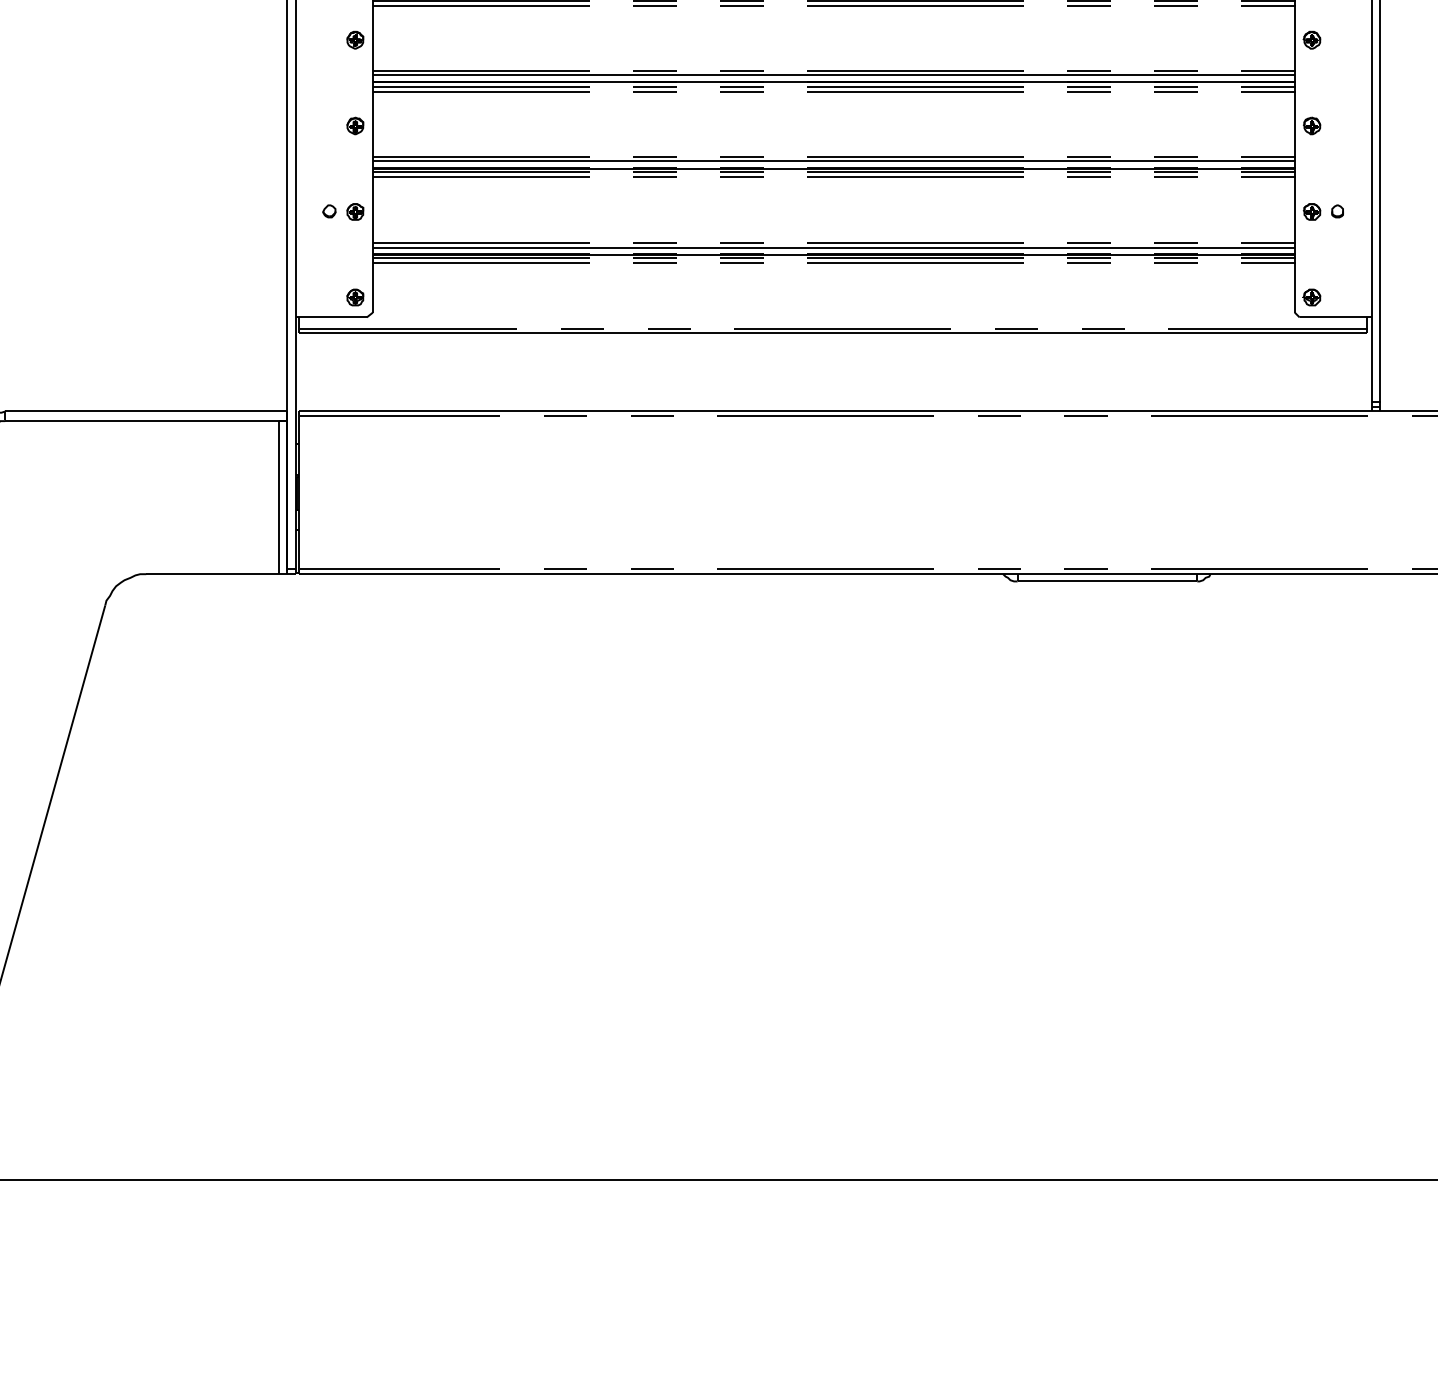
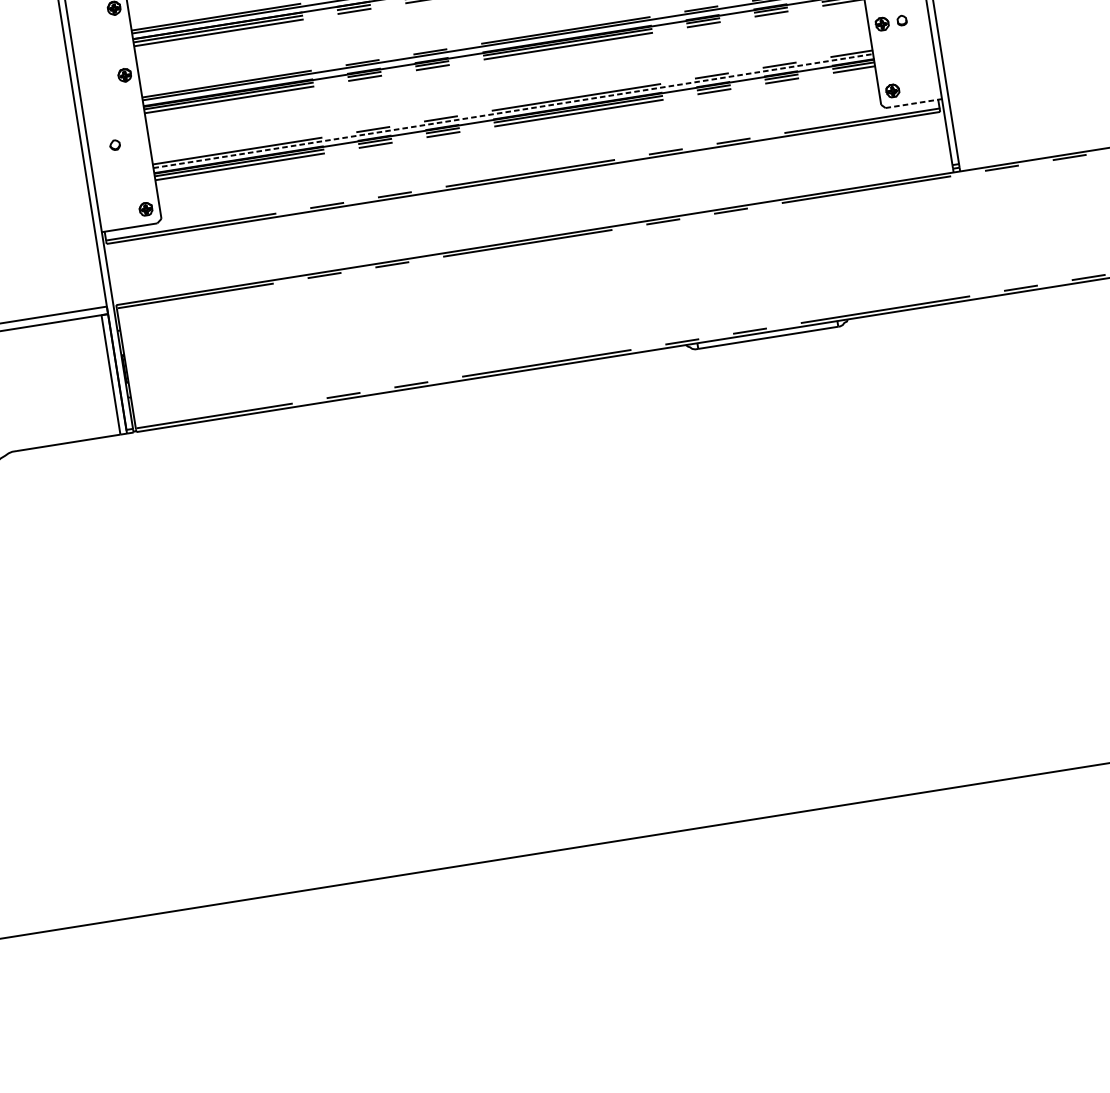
part: (355, 211) -> (135, 142), removed
line: (834, 247) -> (513, 110), solid -> dashed
line: (1336, 317) -> (914, 103), solid -> dashed

